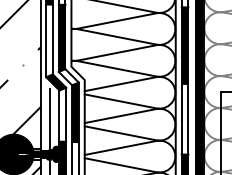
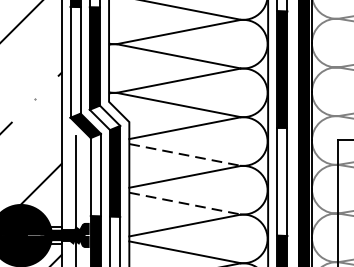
line: (121, 101) -> (185, 154), solid -> dashed
line: (121, 133) -> (185, 203), solid -> dashed

